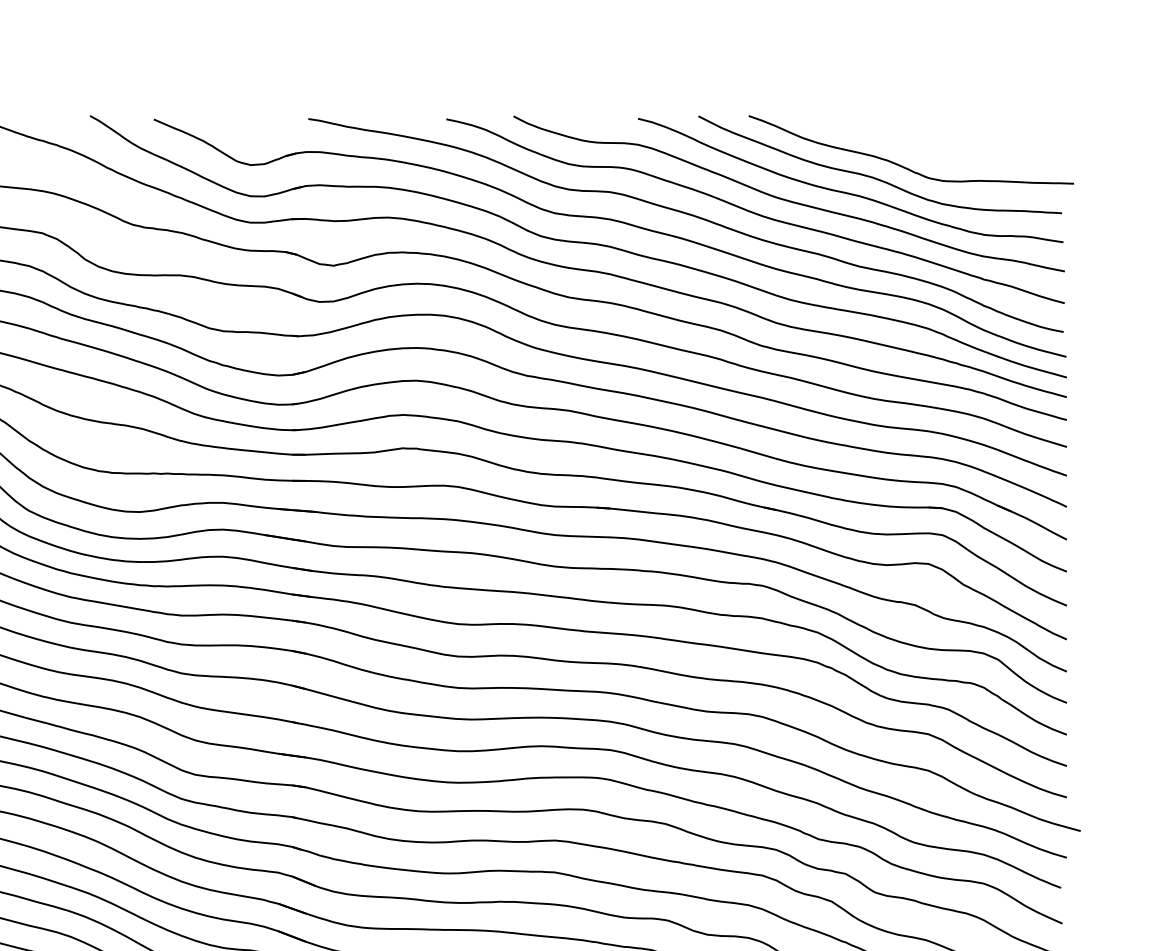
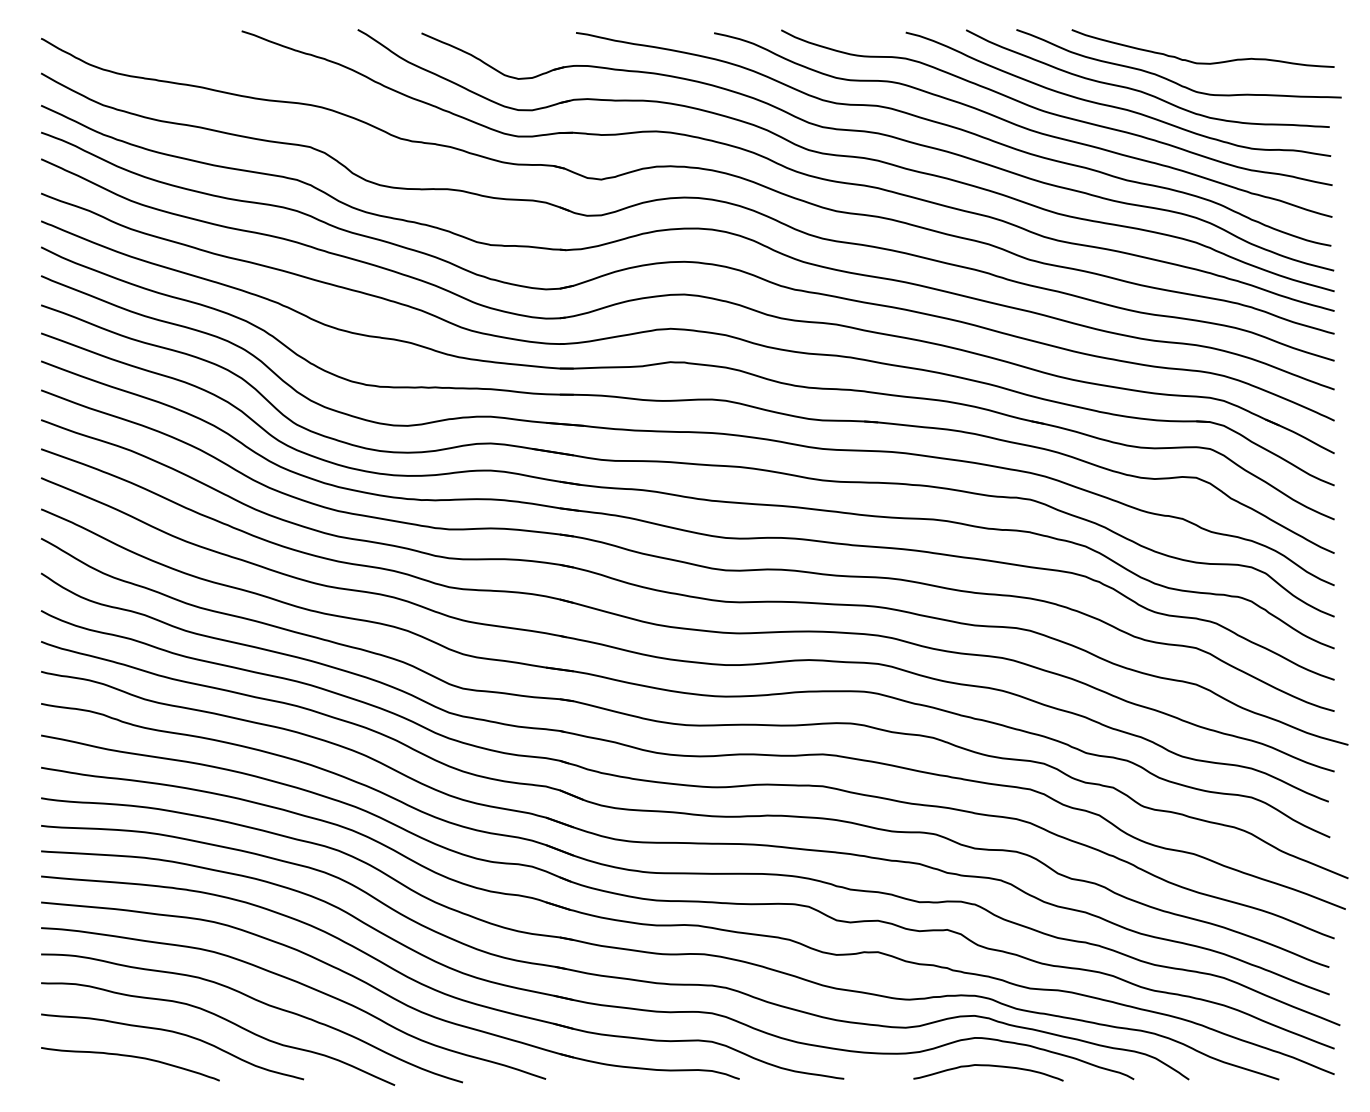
curve: (934, 148) -> (1202, 62), added

